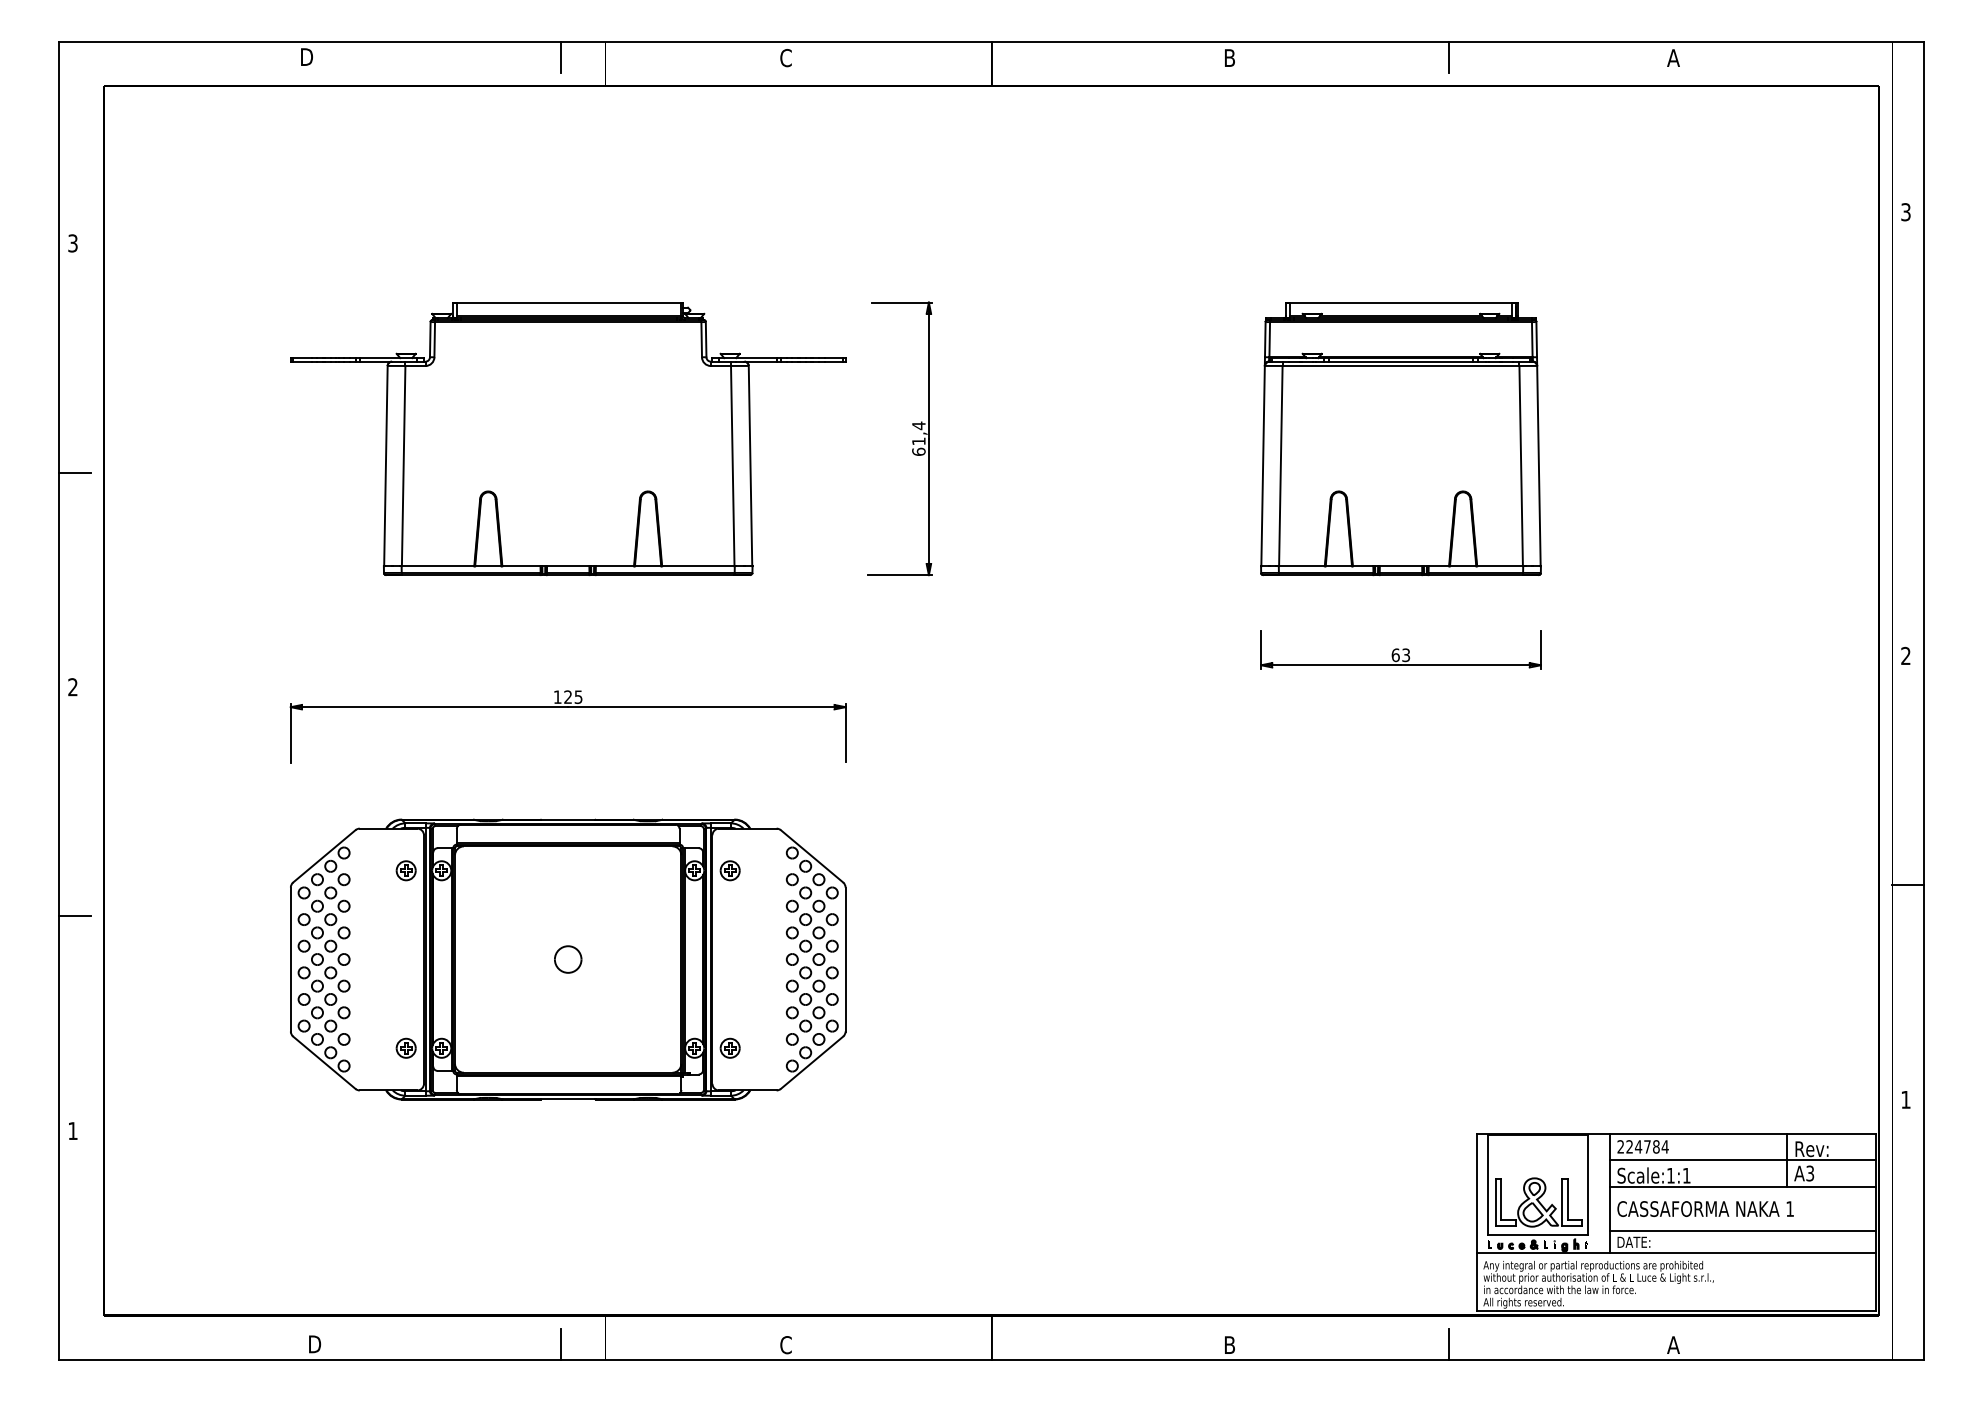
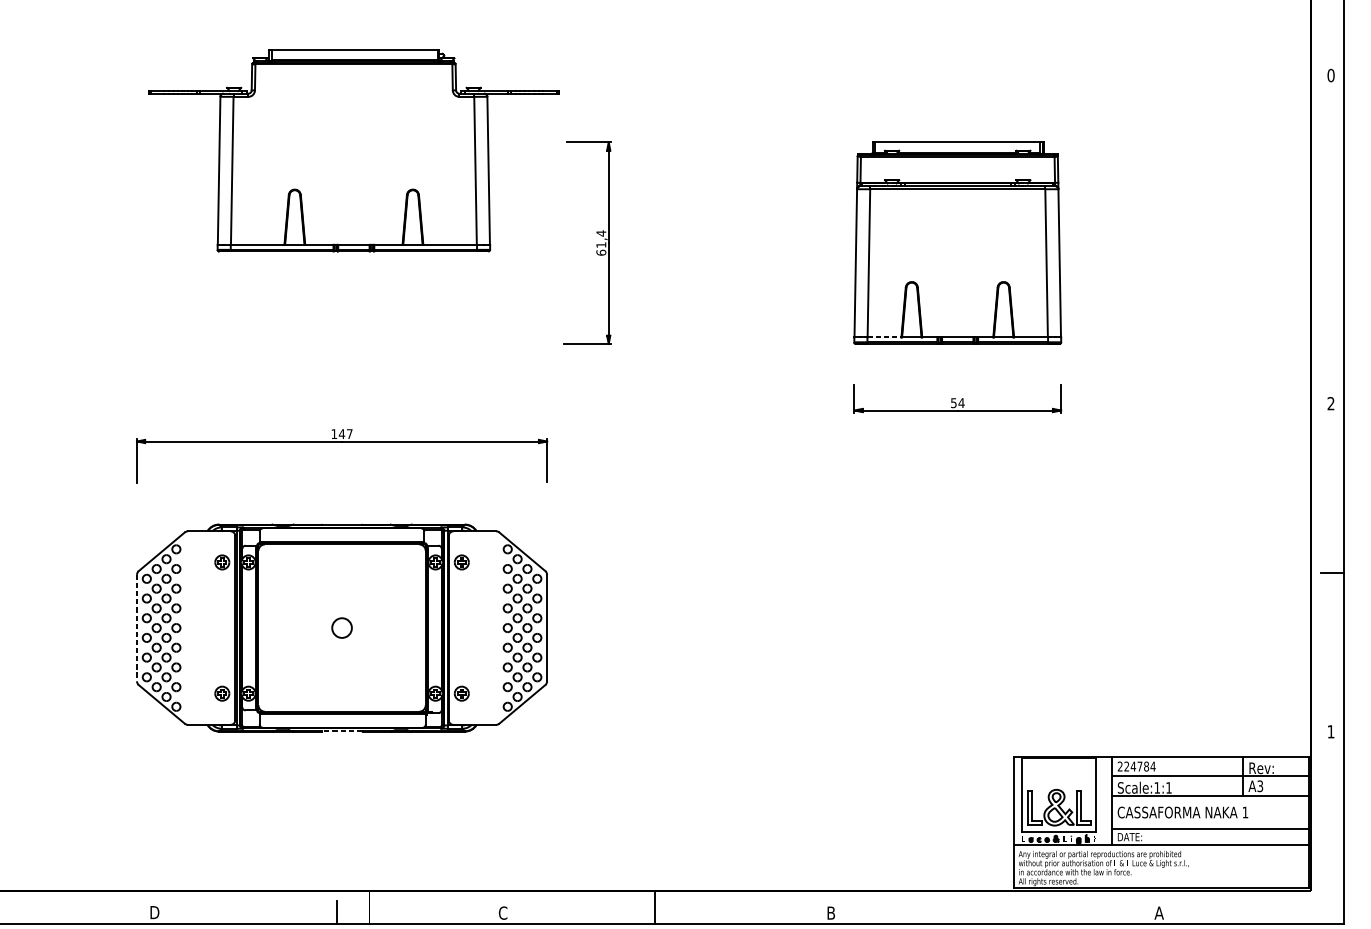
text: (1905, 212) -> (1330, 75), 3 -> 0
part: (568, 439) -> (354, 151), moved
line: (1301, 566) -> (884, 337), solid -> dashed
text: (1400, 655) -> (957, 403), 63 -> 54
text: (572, 696) -> (345, 433), 125 -> 147
line: (290, 959) -> (136, 628), solid -> dashed
line: (568, 1099) -> (342, 731), solid -> dashed
line: (1448, 1344) -> (992, 912), removed

